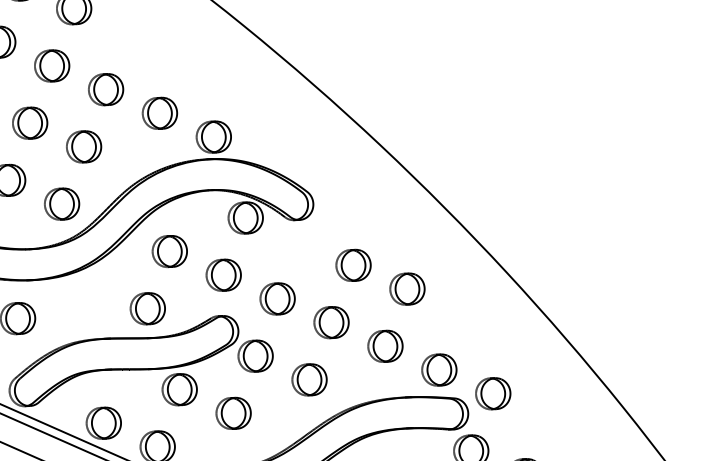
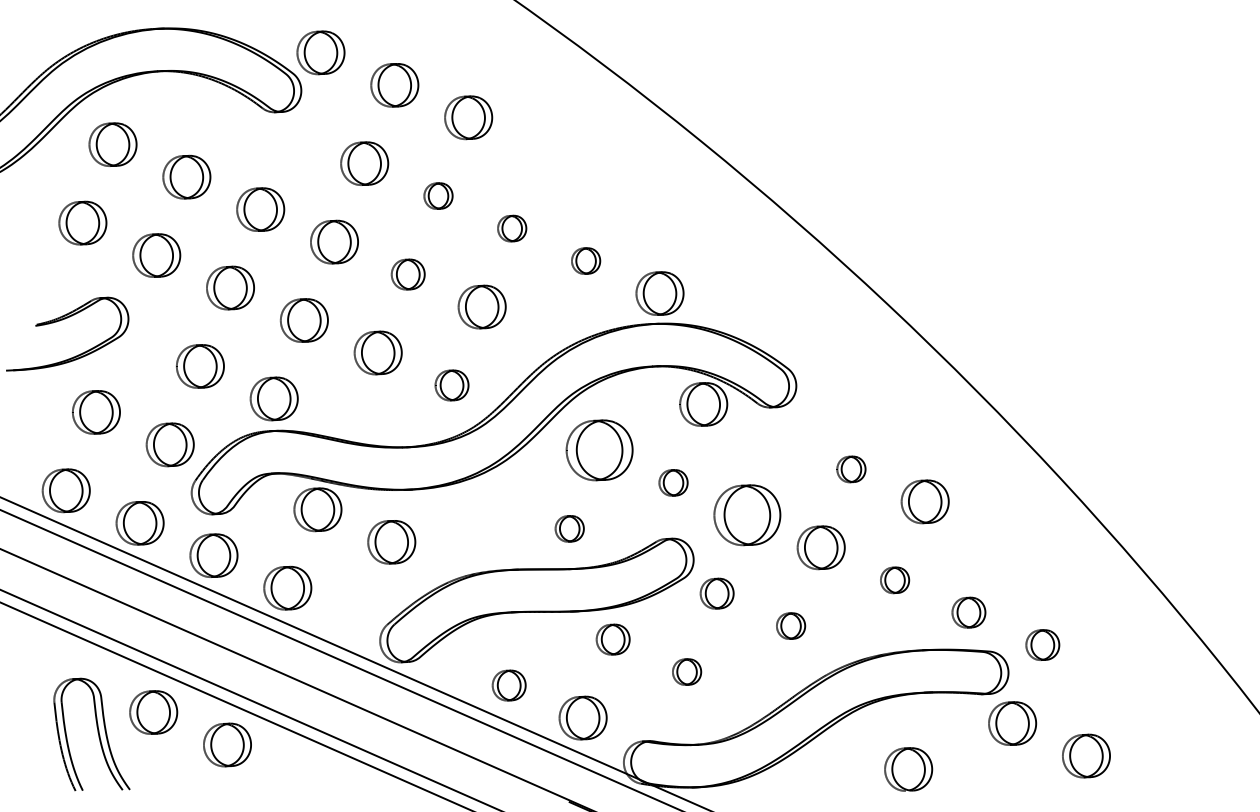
part: (52, 65) -> (438, 195), size x0.6
part: (105, 89) -> (511, 228), size x0.6
part: (159, 112) -> (585, 260), size x0.6
part: (29, 123) -> (407, 274), size x0.7
part: (61, 204) -> (451, 385), size x0.7
part: (169, 251) -> (599, 450), size x1.4
part: (353, 265) -> (851, 469), size x0.6
part: (223, 274) -> (673, 482), size x0.6
part: (277, 299) -> (747, 515), size x1.4
part: (147, 308) -> (569, 528), size x0.6
part: (385, 346) -> (894, 580), size x0.6
part: (255, 356) -> (716, 593), size x0.7
part: (439, 369) -> (968, 612), size x0.7
part: (309, 379) -> (790, 625), size x0.6
part: (179, 389) -> (612, 639), size x0.7
part: (493, 393) -> (1042, 644), size x0.7
part: (233, 412) -> (686, 671), size x0.6
part: (103, 423) -> (508, 685), size x0.7

